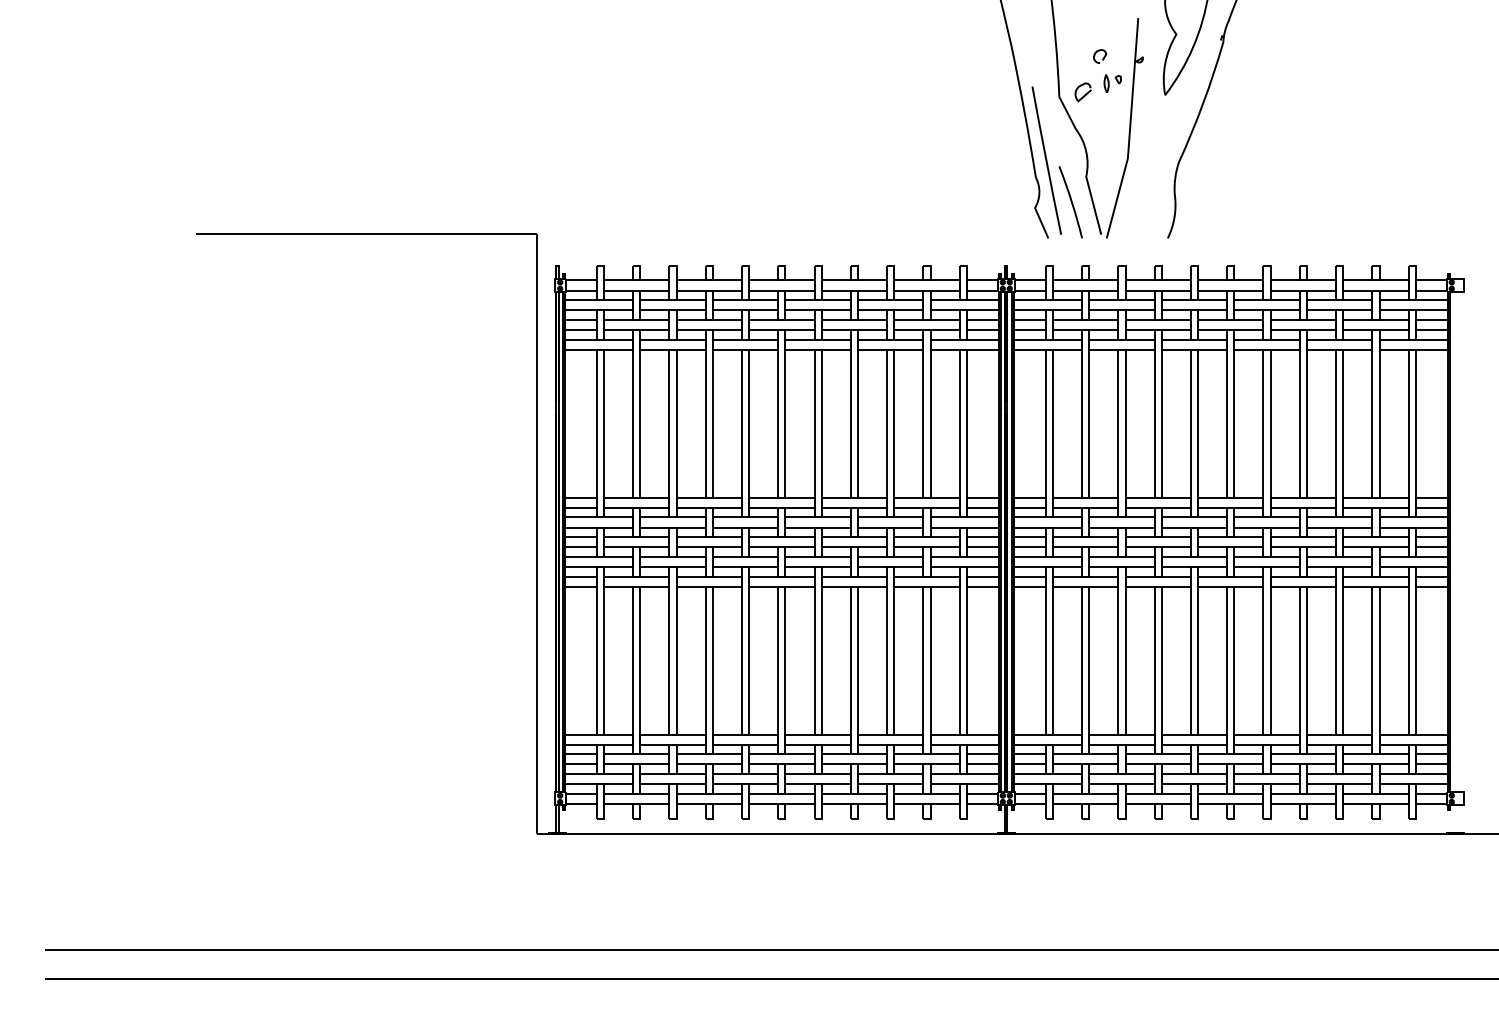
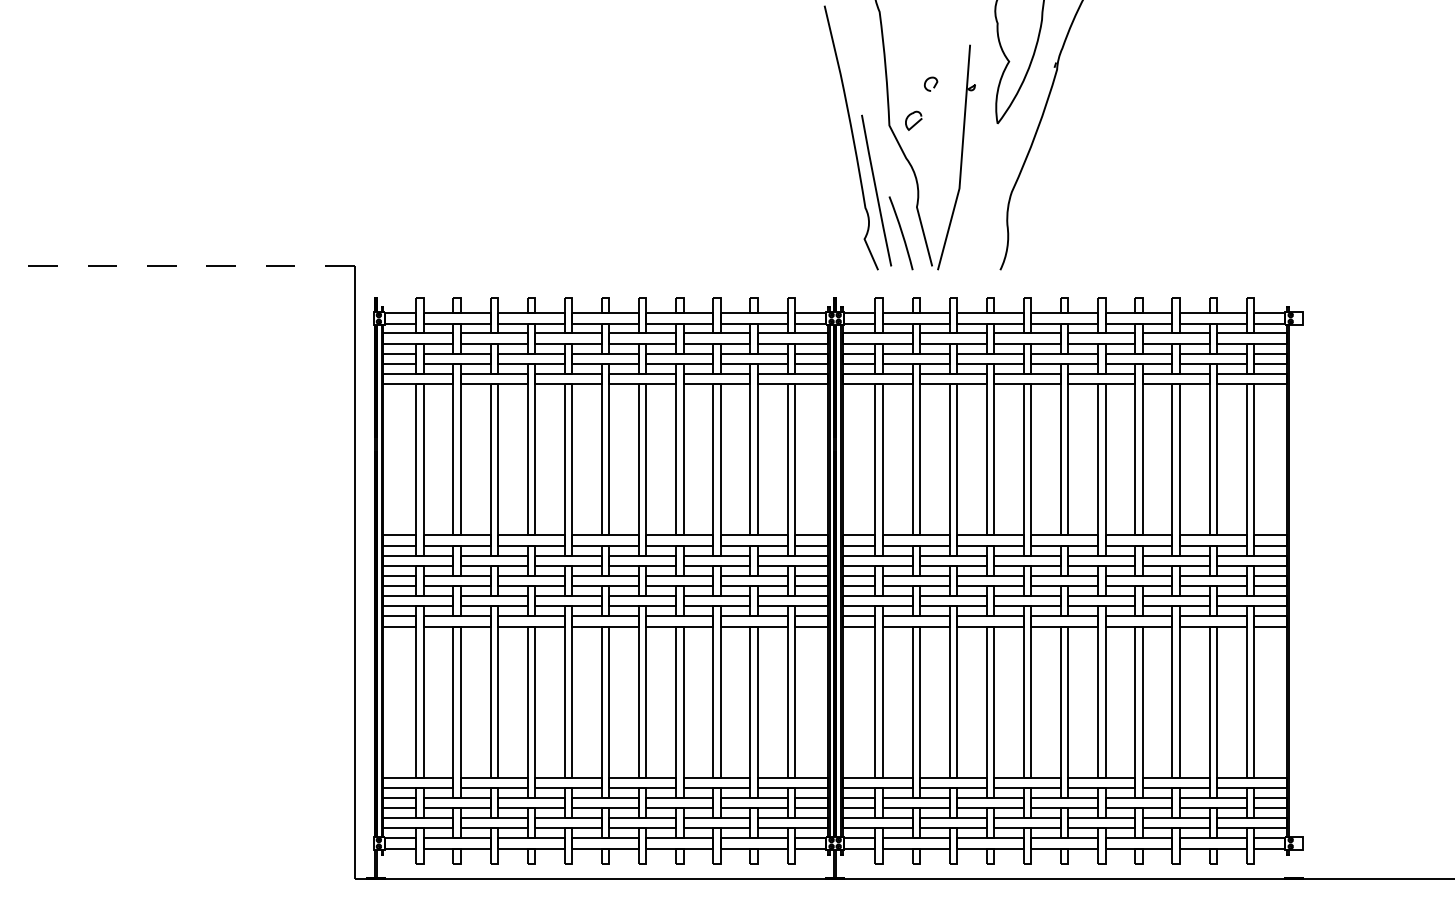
part: (1112, 83) -> (943, 111), removed
line: (366, 234) -> (180, 266), solid -> dashed

